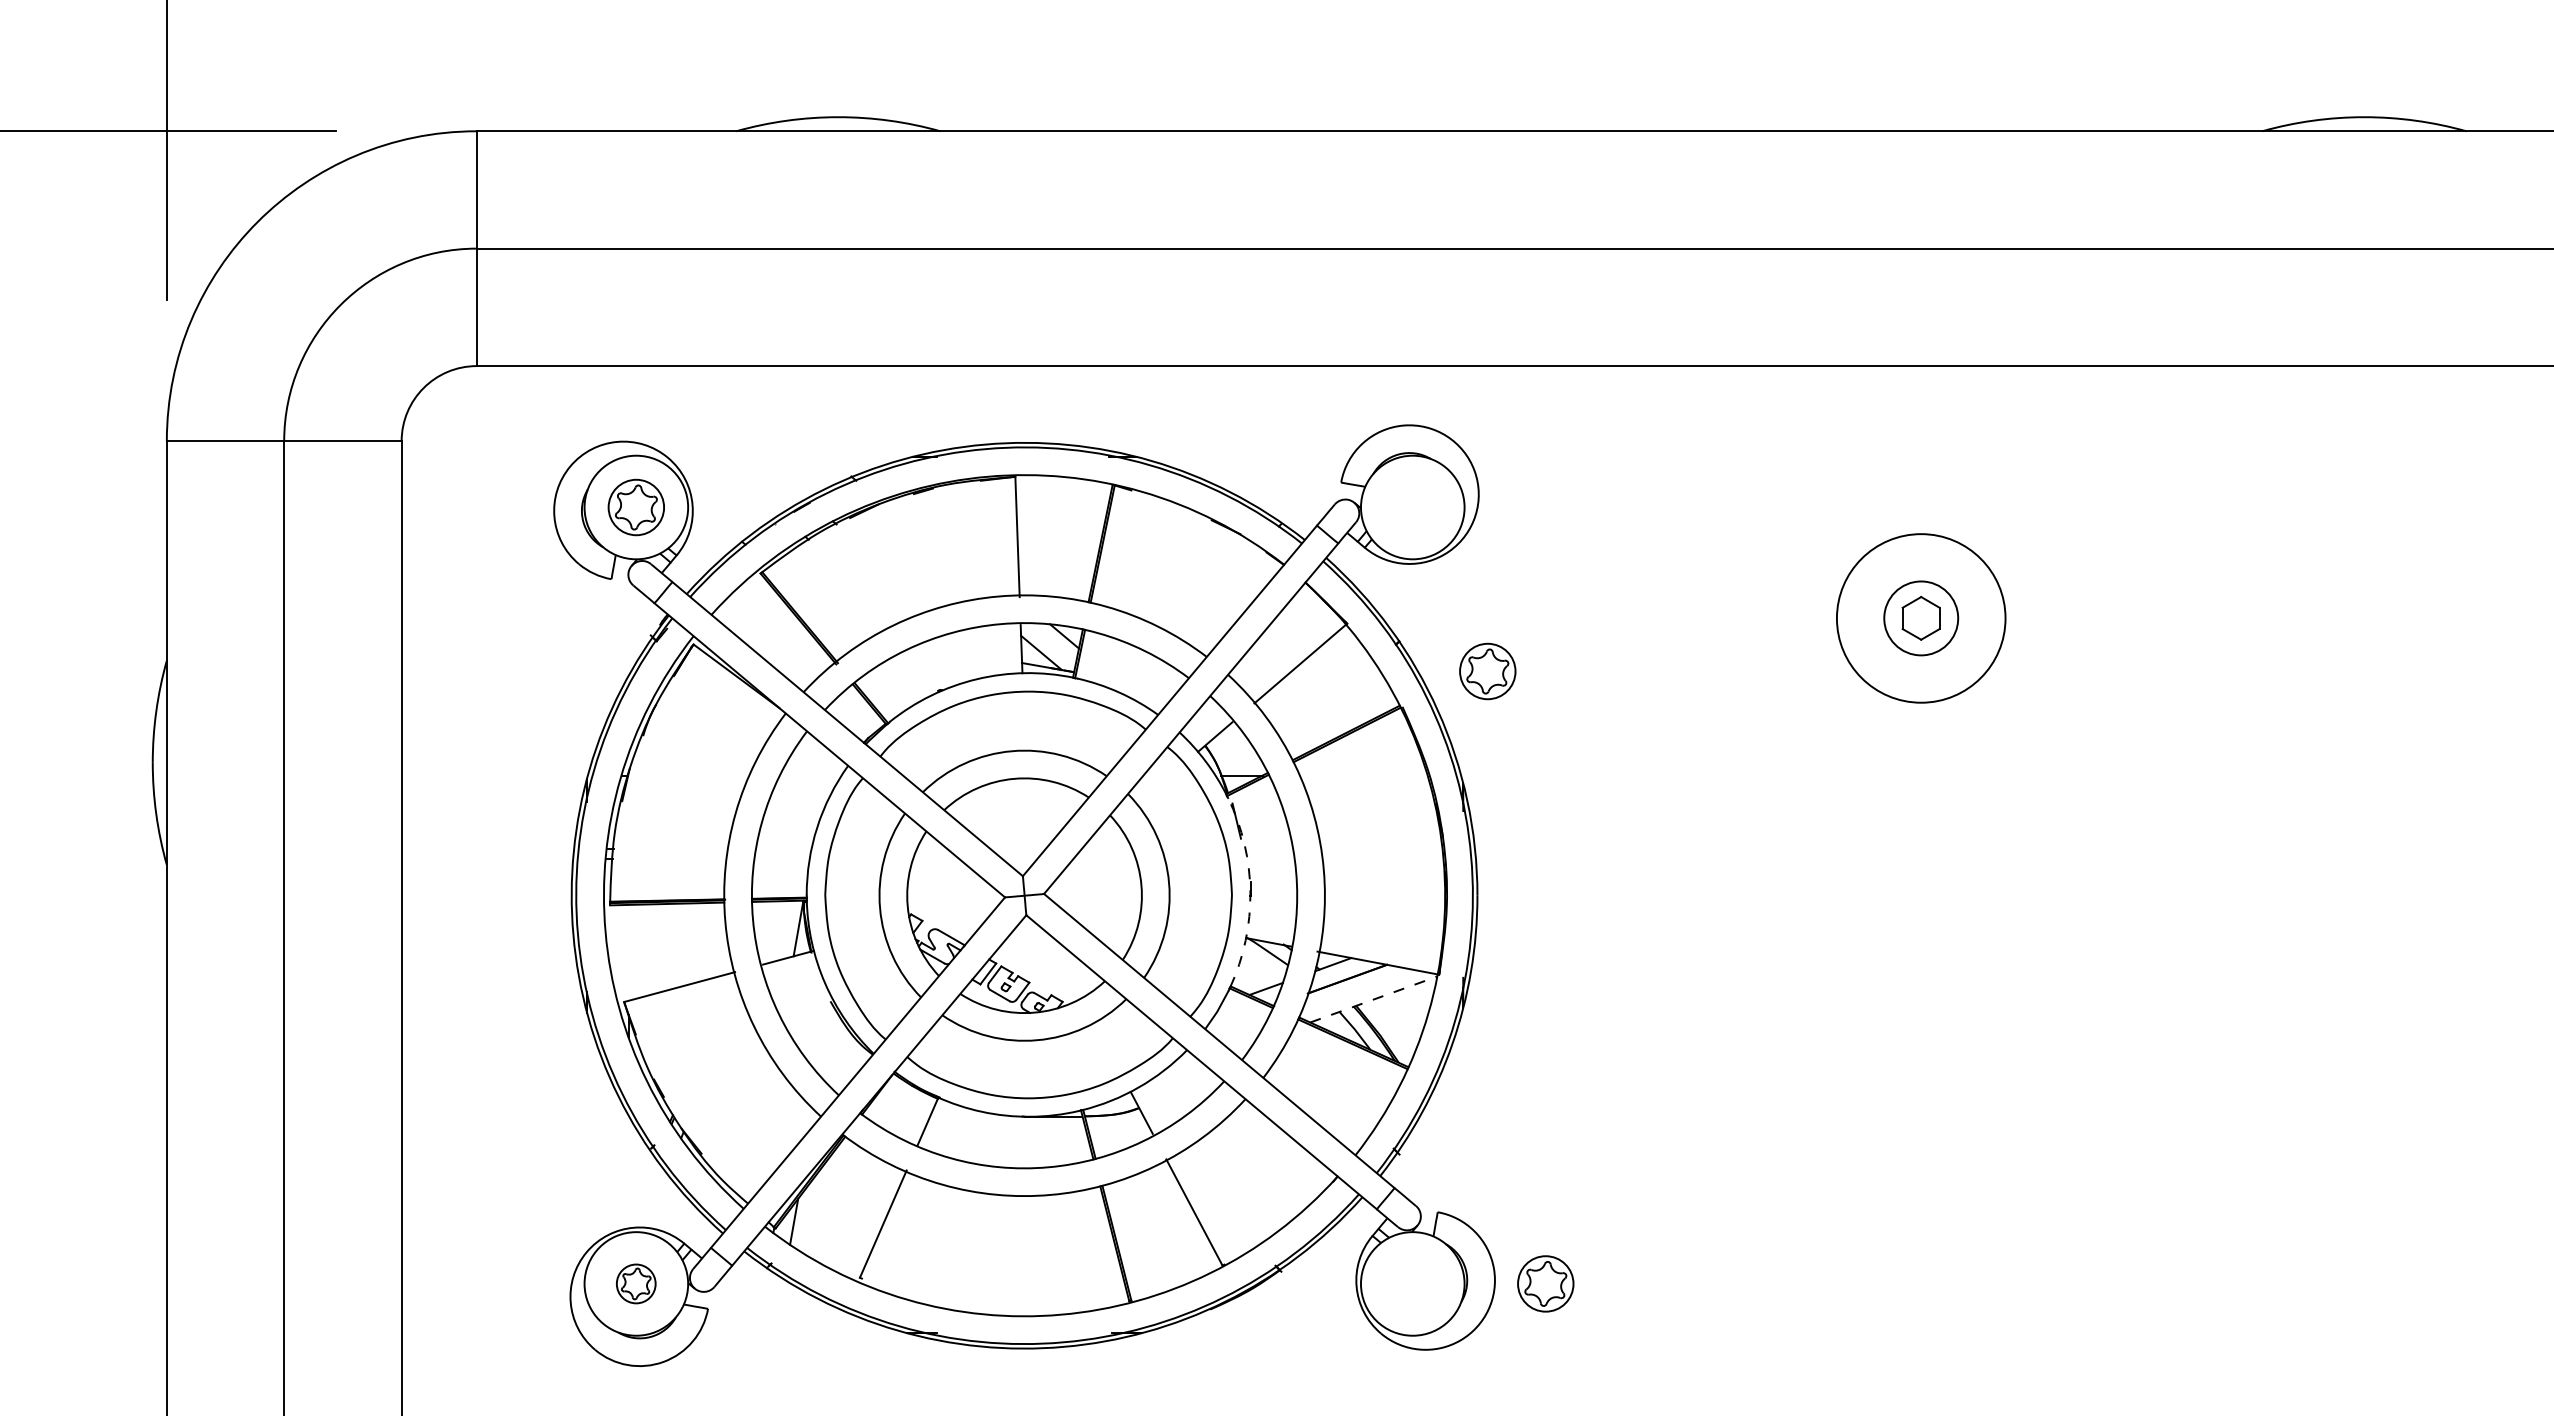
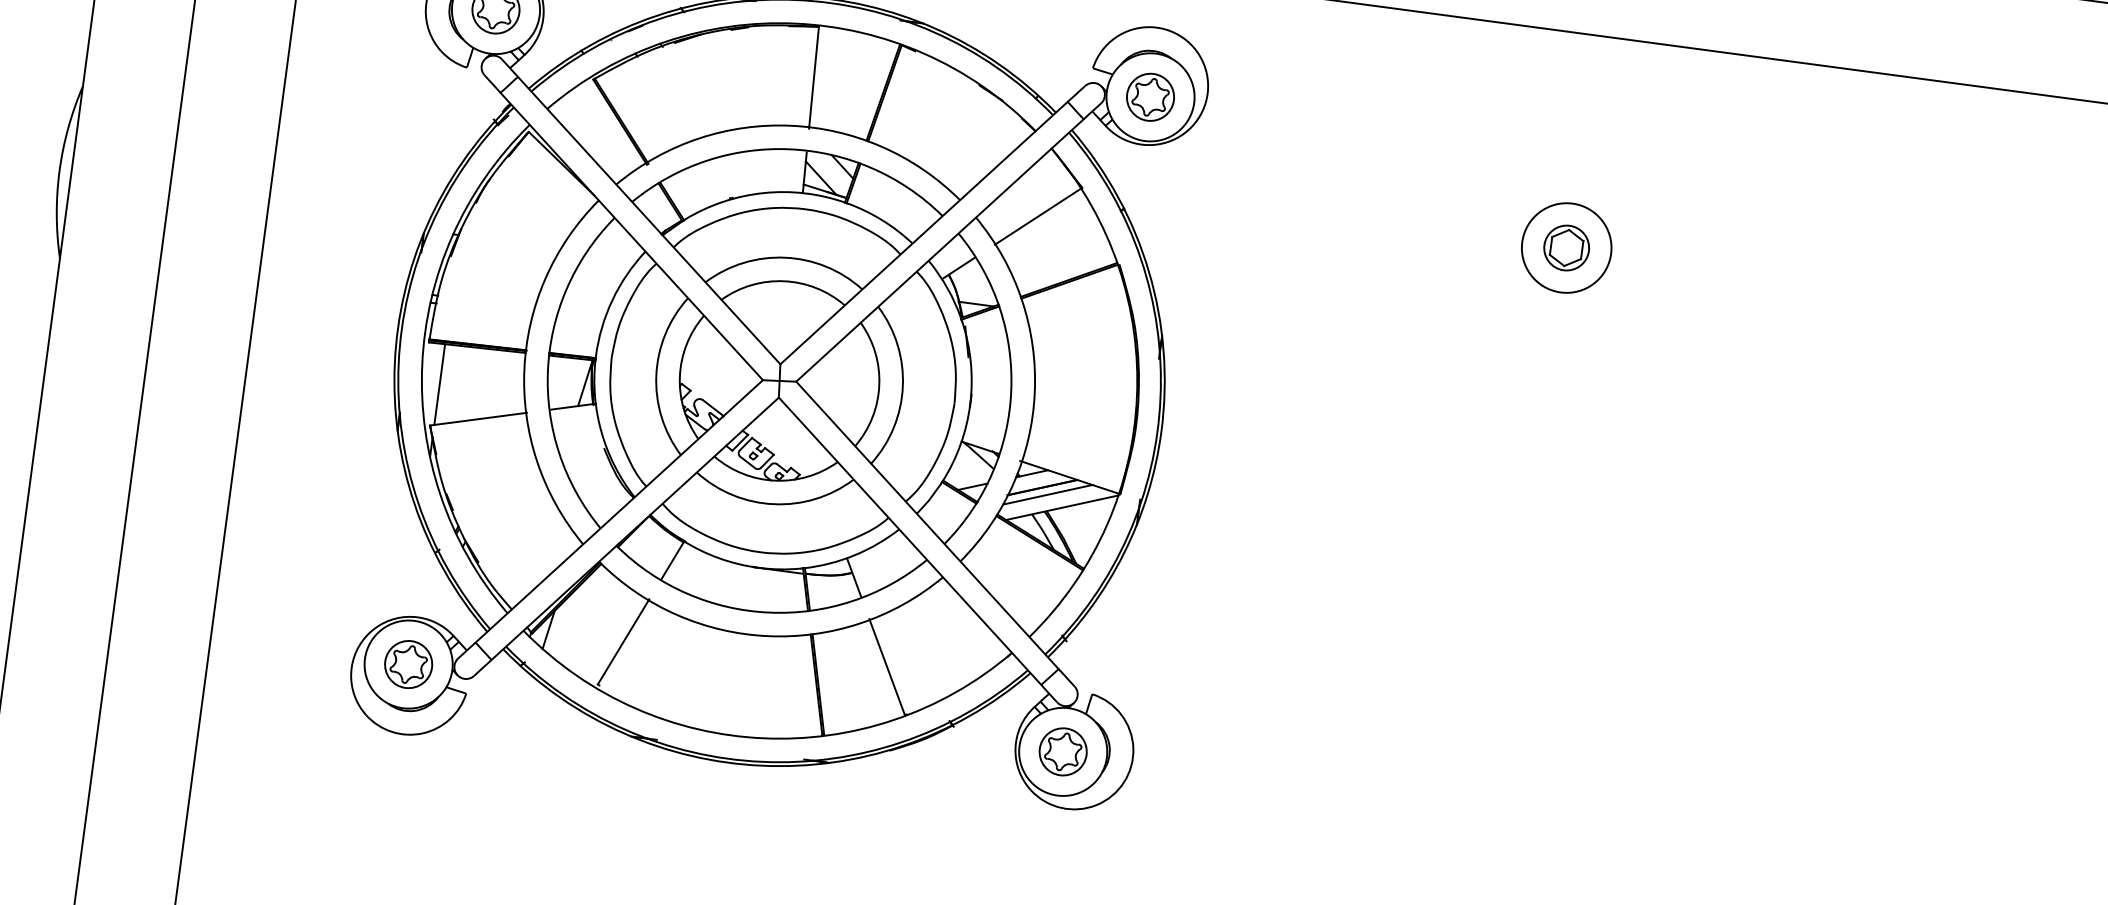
circle: (1920, 618) -> (1566, 248), size x0.62
circle: (1920, 618) -> (1566, 248), size x0.71
part: (1487, 671) -> (1150, 97), moved
arc: (1250, 892) -> (970, 403), dashed -> solid
line: (629, 952) -> (440, 384), added
line: (1354, 986) -> (1047, 494), added
line: (1373, 999) -> (1062, 507), dashed -> solid
part: (635, 1283) -> (407, 664), size x1.43
part: (1545, 1283) -> (1063, 751), moved

